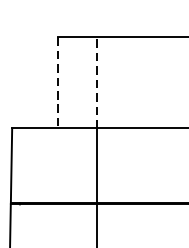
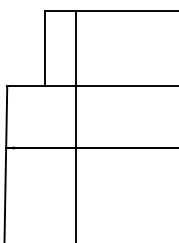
line: (96, 82) -> (76, 48), dashed -> solid
line: (57, 83) -> (44, 49), dashed -> solid

